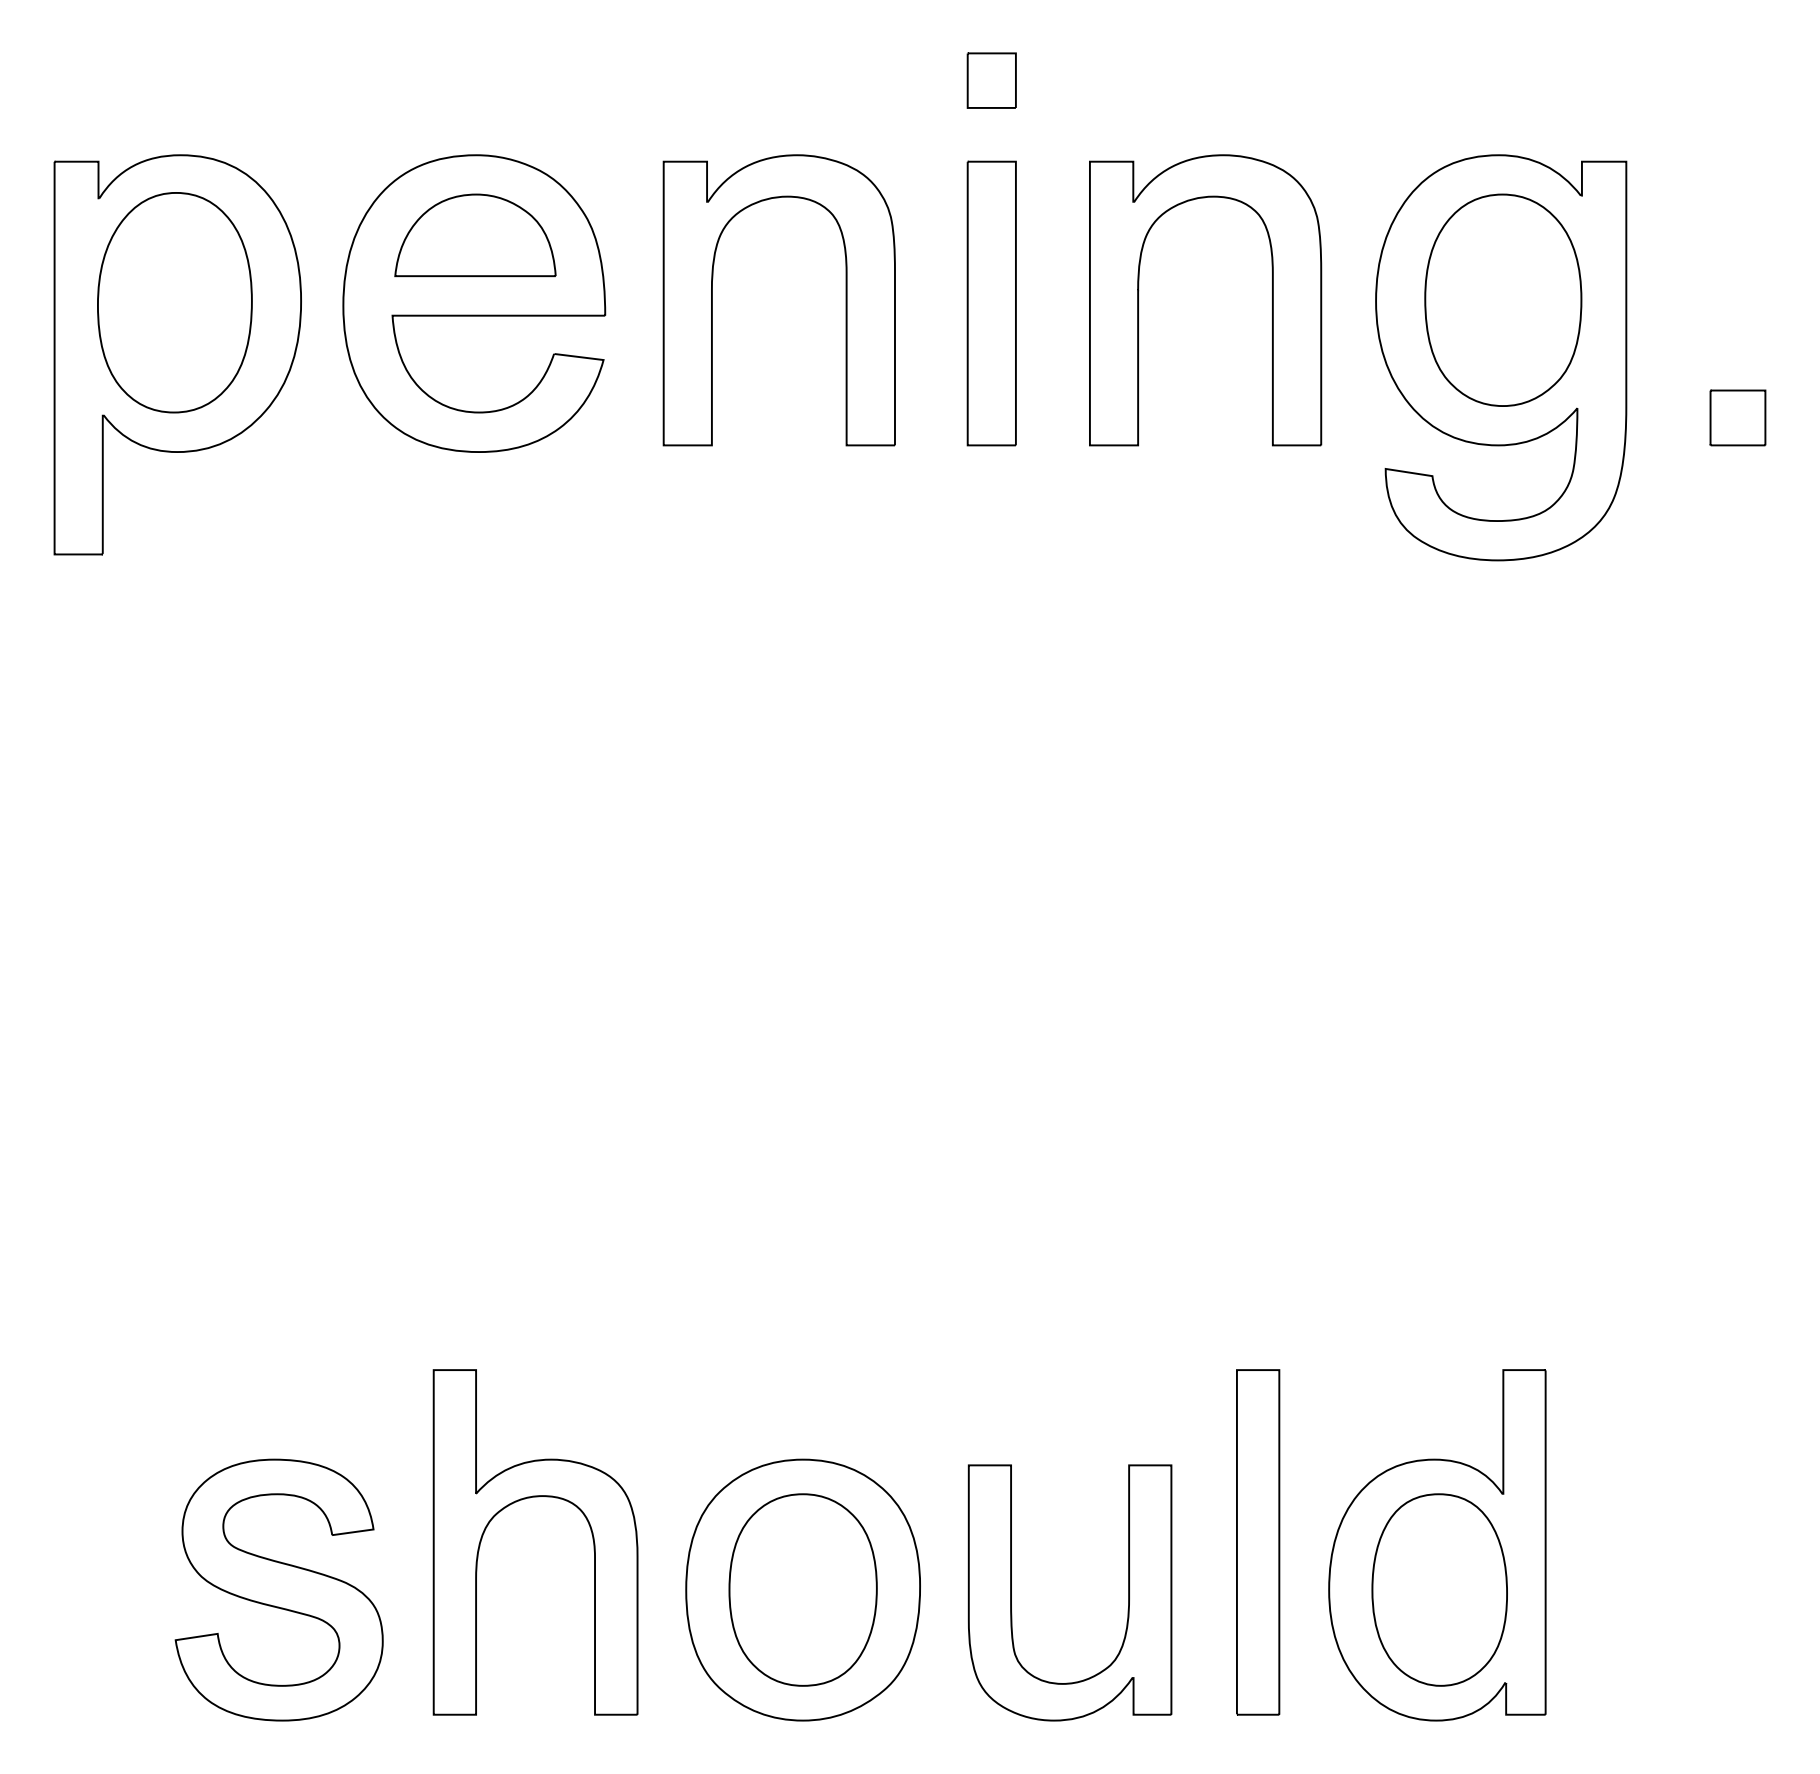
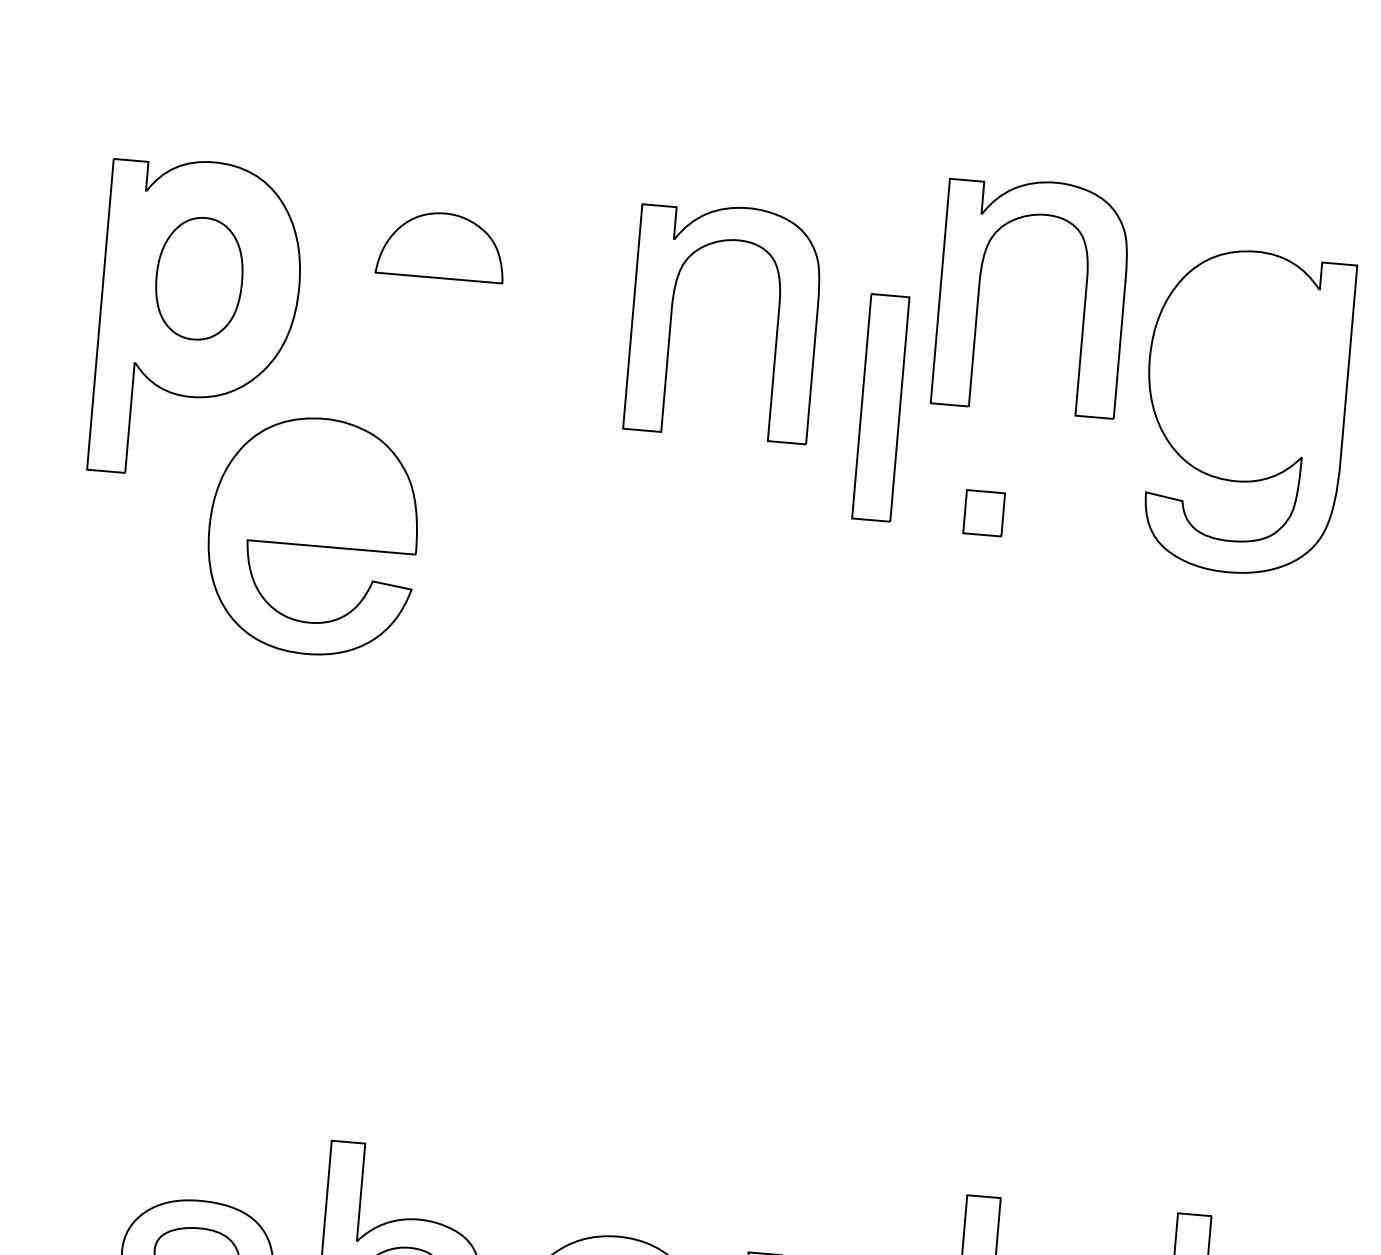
part: (991, 80) -> (983, 513), moved
part: (1139, 291) -> (980, 284), moved
part: (1503, 299) -> (1250, 366), removed
part: (712, 300) -> (671, 317), moved
part: (174, 302) -> (199, 278), size x0.7
part: (474, 303) -> (313, 536), moved
part: (991, 303) -> (880, 407), moved

